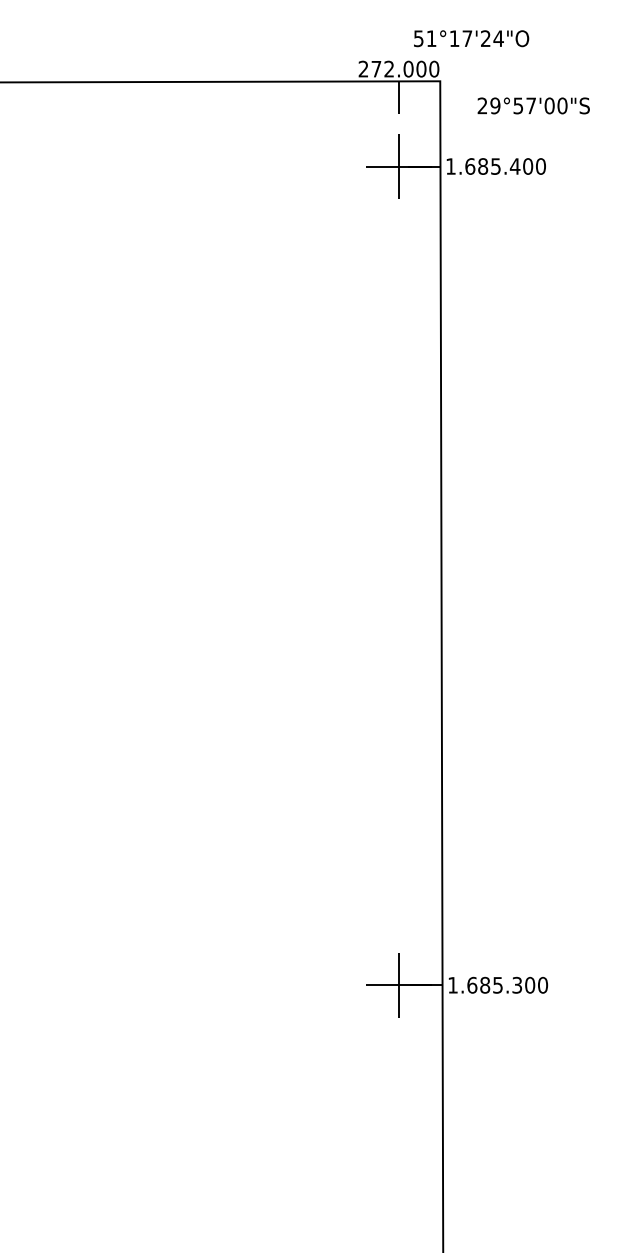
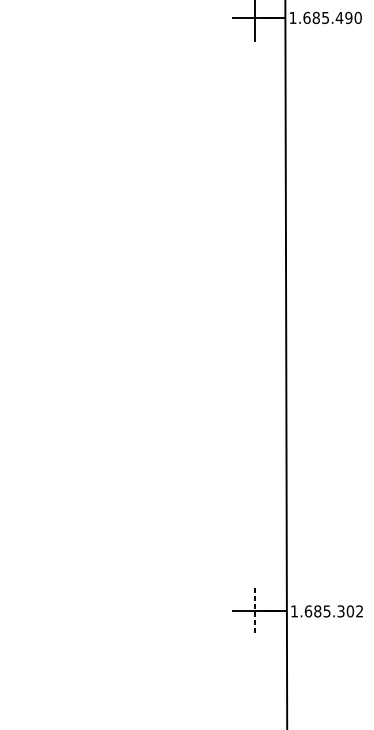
text: (528, 166) -> (349, 17), 1.685.400 -> 1.685.490
line: (398, 985) -> (254, 611), solid -> dashed
text: (543, 985) -> (360, 611), 1.685.300 -> 1.685.302

